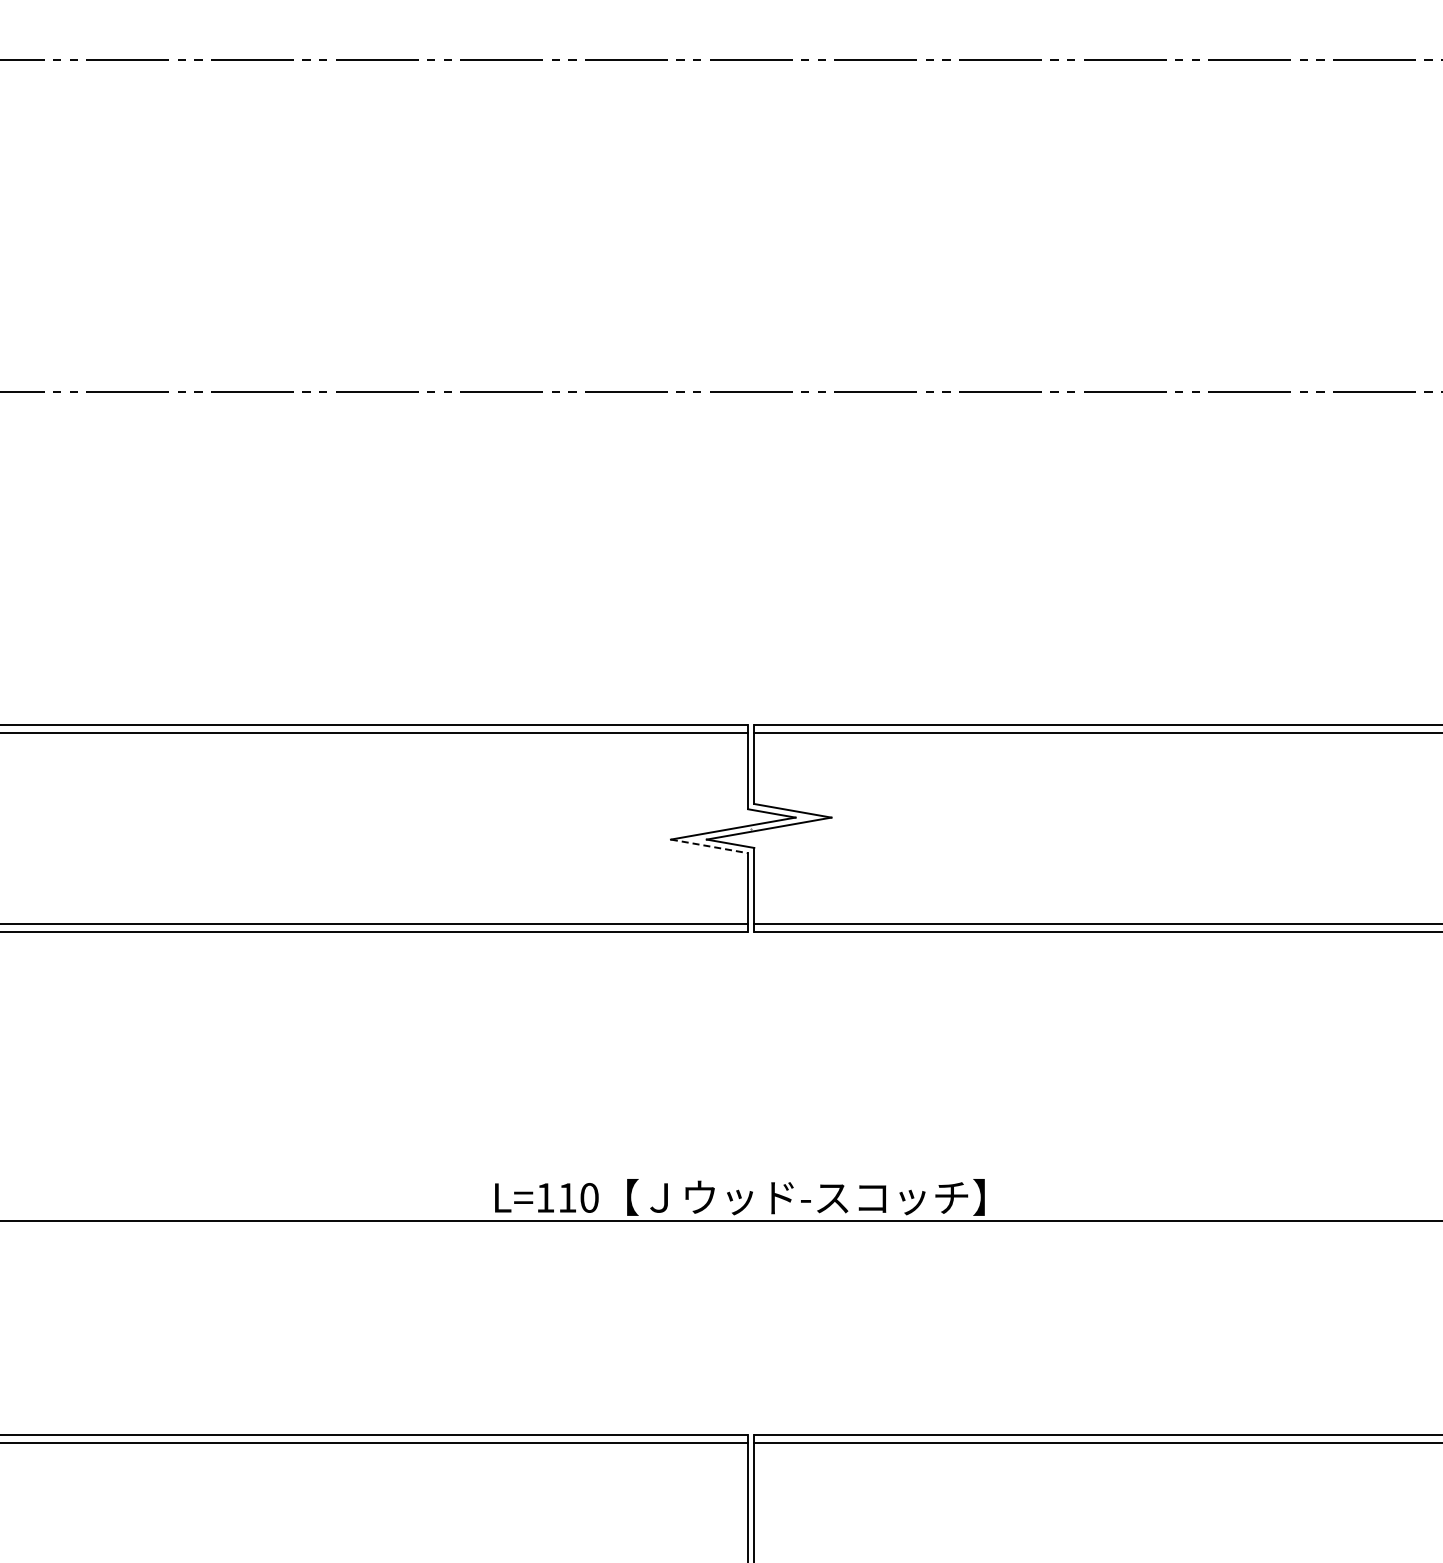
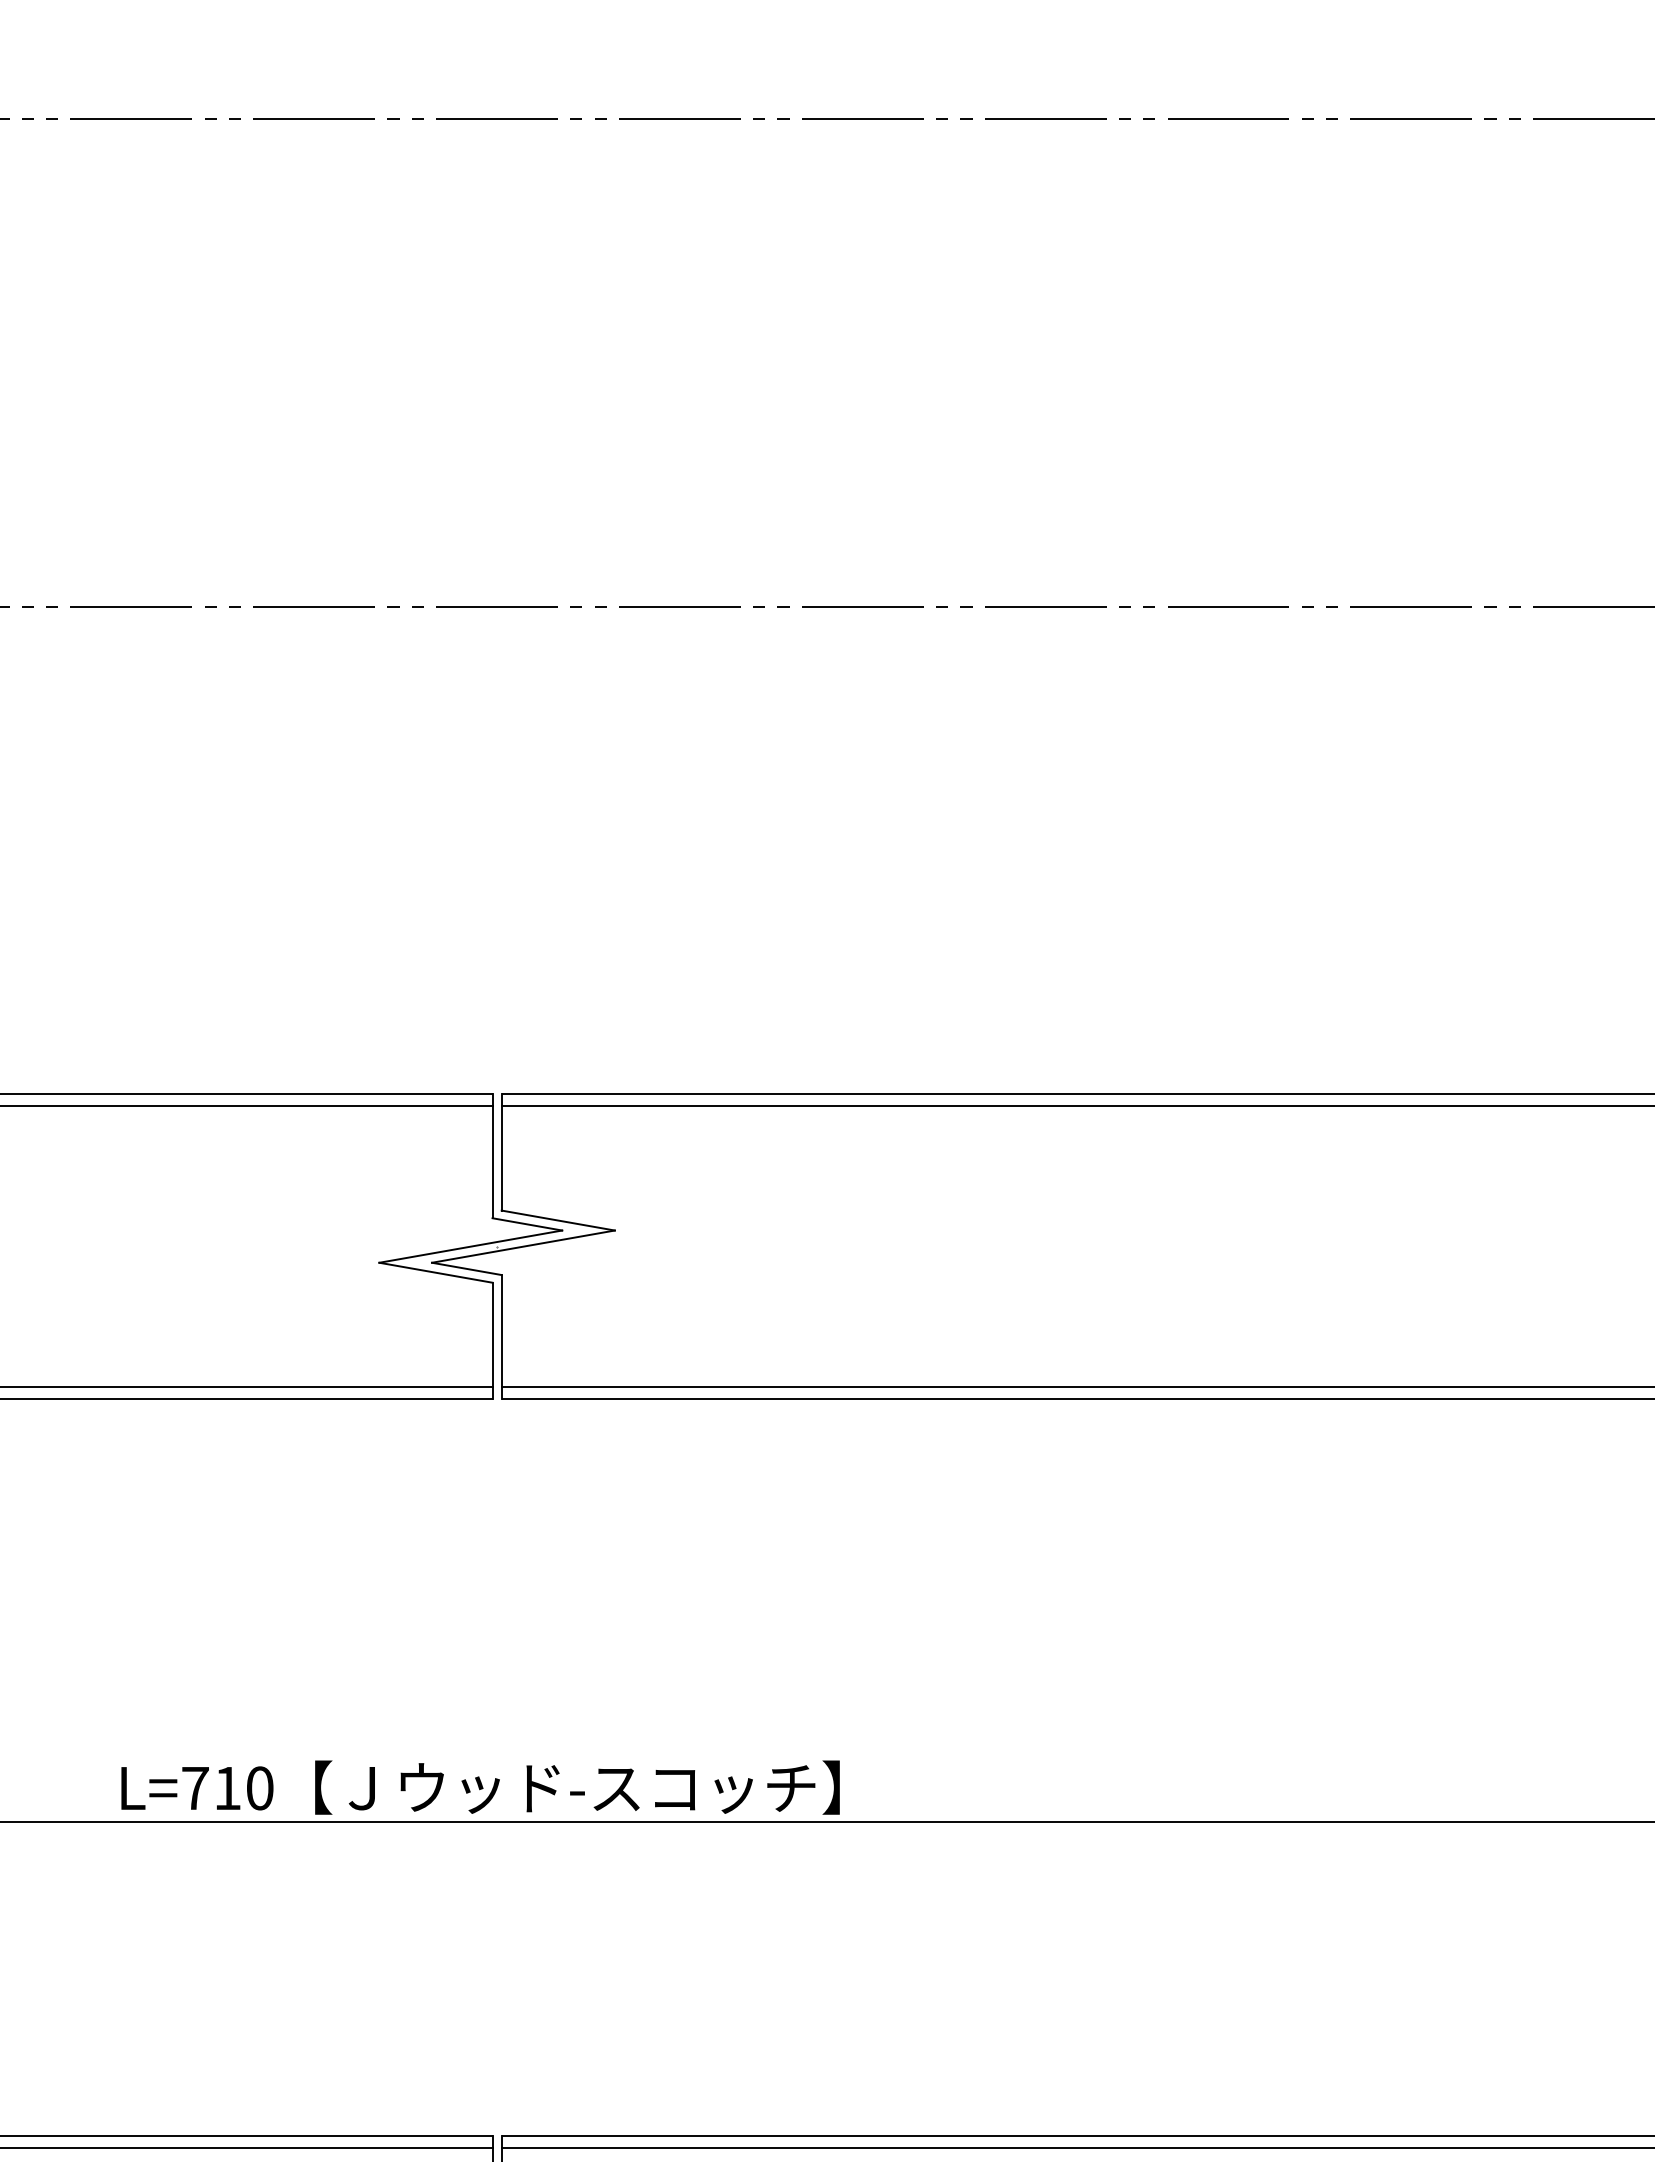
line: (709, 846) -> (435, 1272), dashed -> solid
text: (545, 1197) -> (195, 1787), L=110 -> L=710

